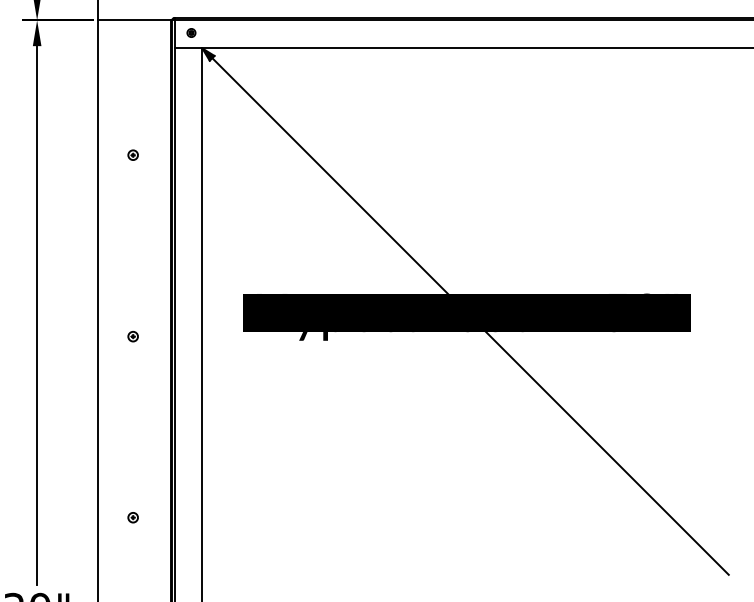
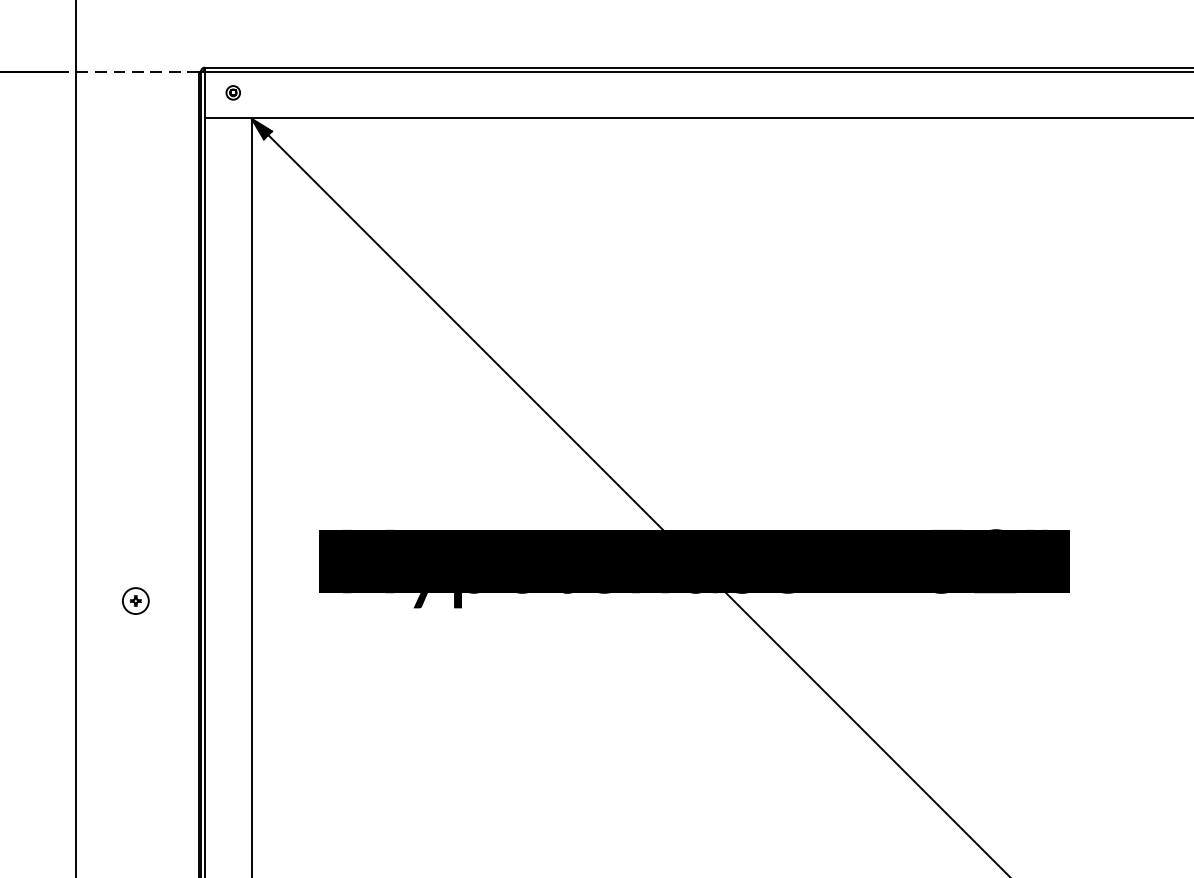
line: (134, 20) -> (137, 71), solid -> dashed
part: (132, 154) -> (134, 296), removed
part: (132, 336) -> (134, 601), size x1.6

